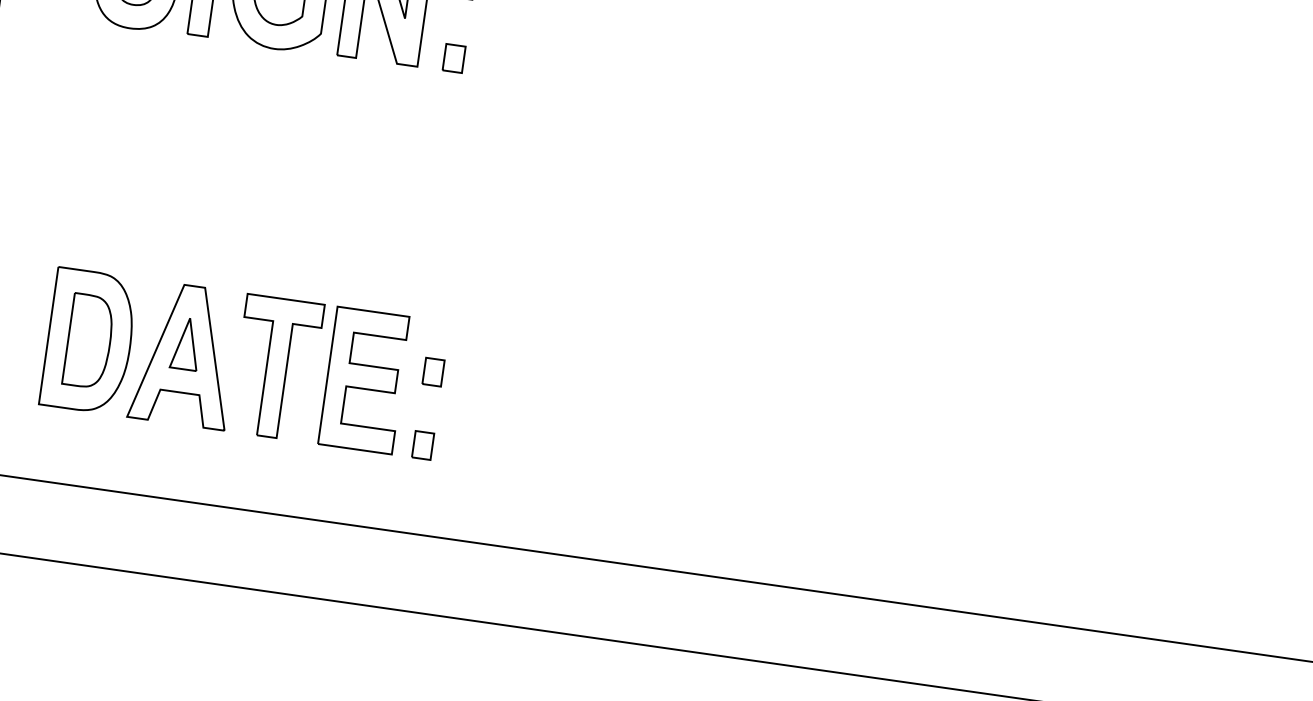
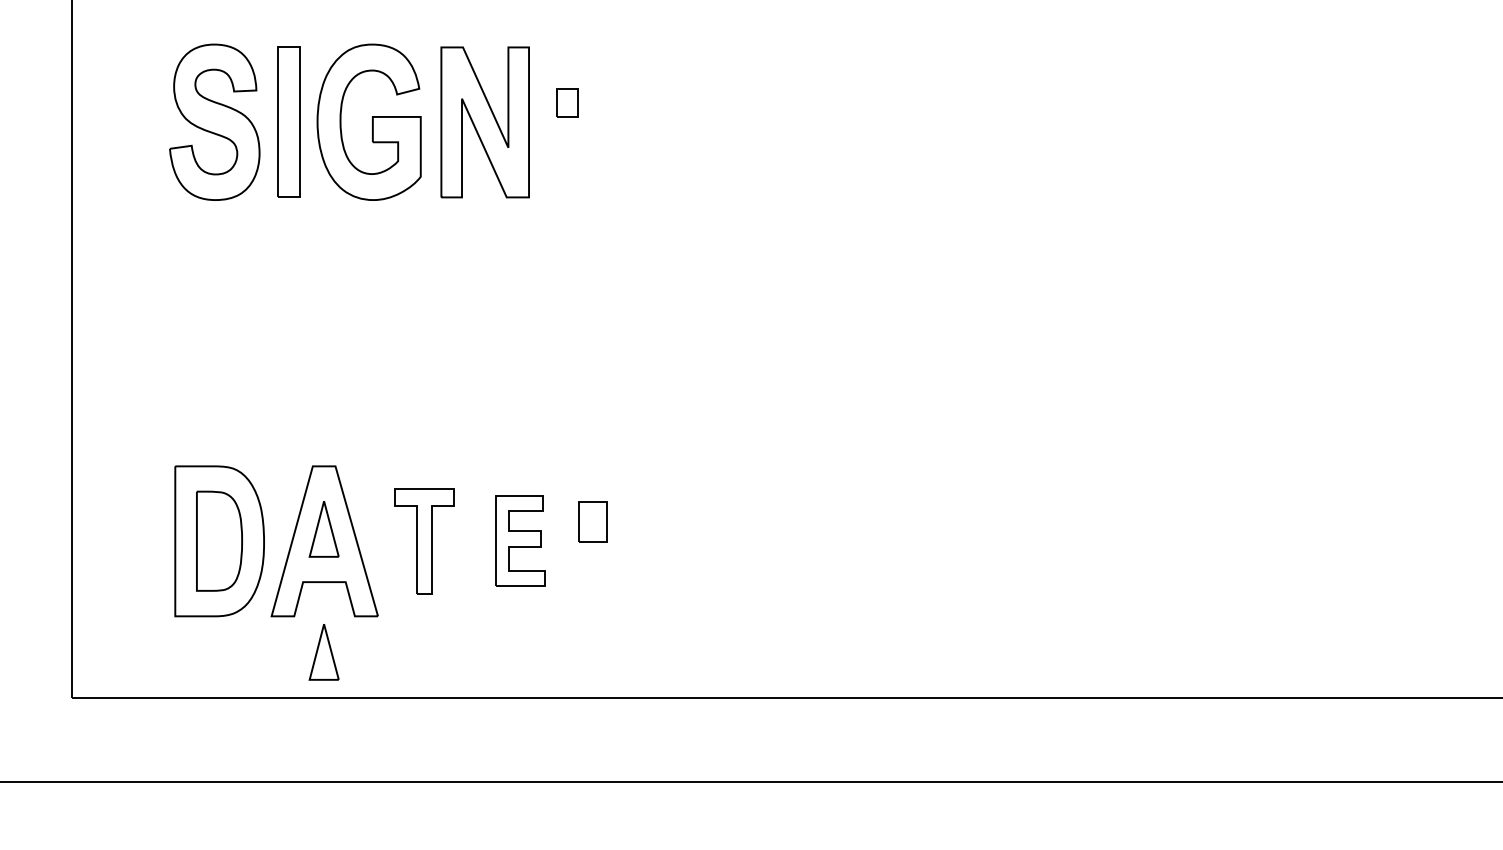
part: (454, 58) -> (567, 182), removed
part: (276, 367) -> (423, 540), size x0.7
part: (433, 371) -> (592, 521), size x1.4
part: (364, 379) -> (520, 540), size x0.6
part: (422, 445) -> (592, 601), removed
part: (169, 456) -> (323, 652), added

